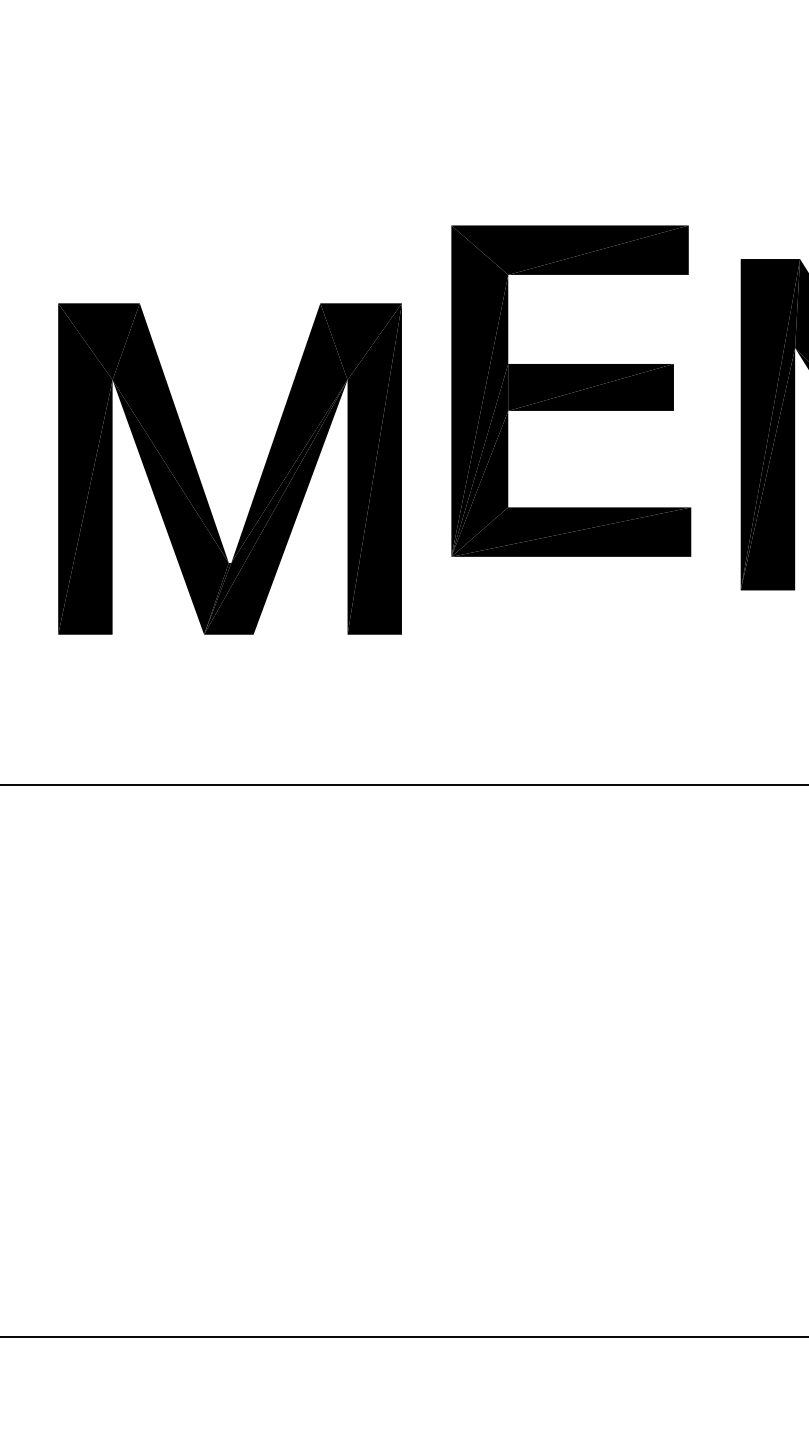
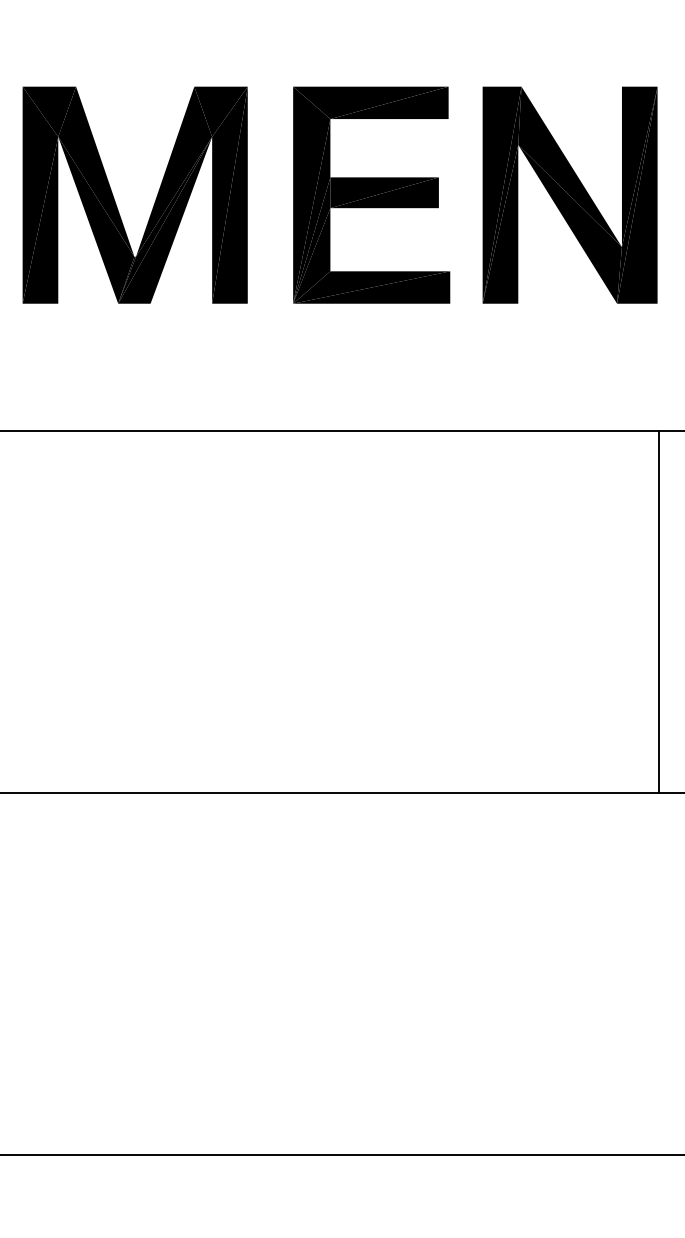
part: (571, 390) -> (371, 194), moved
part: (199, 477) -> (115, 200), moved

